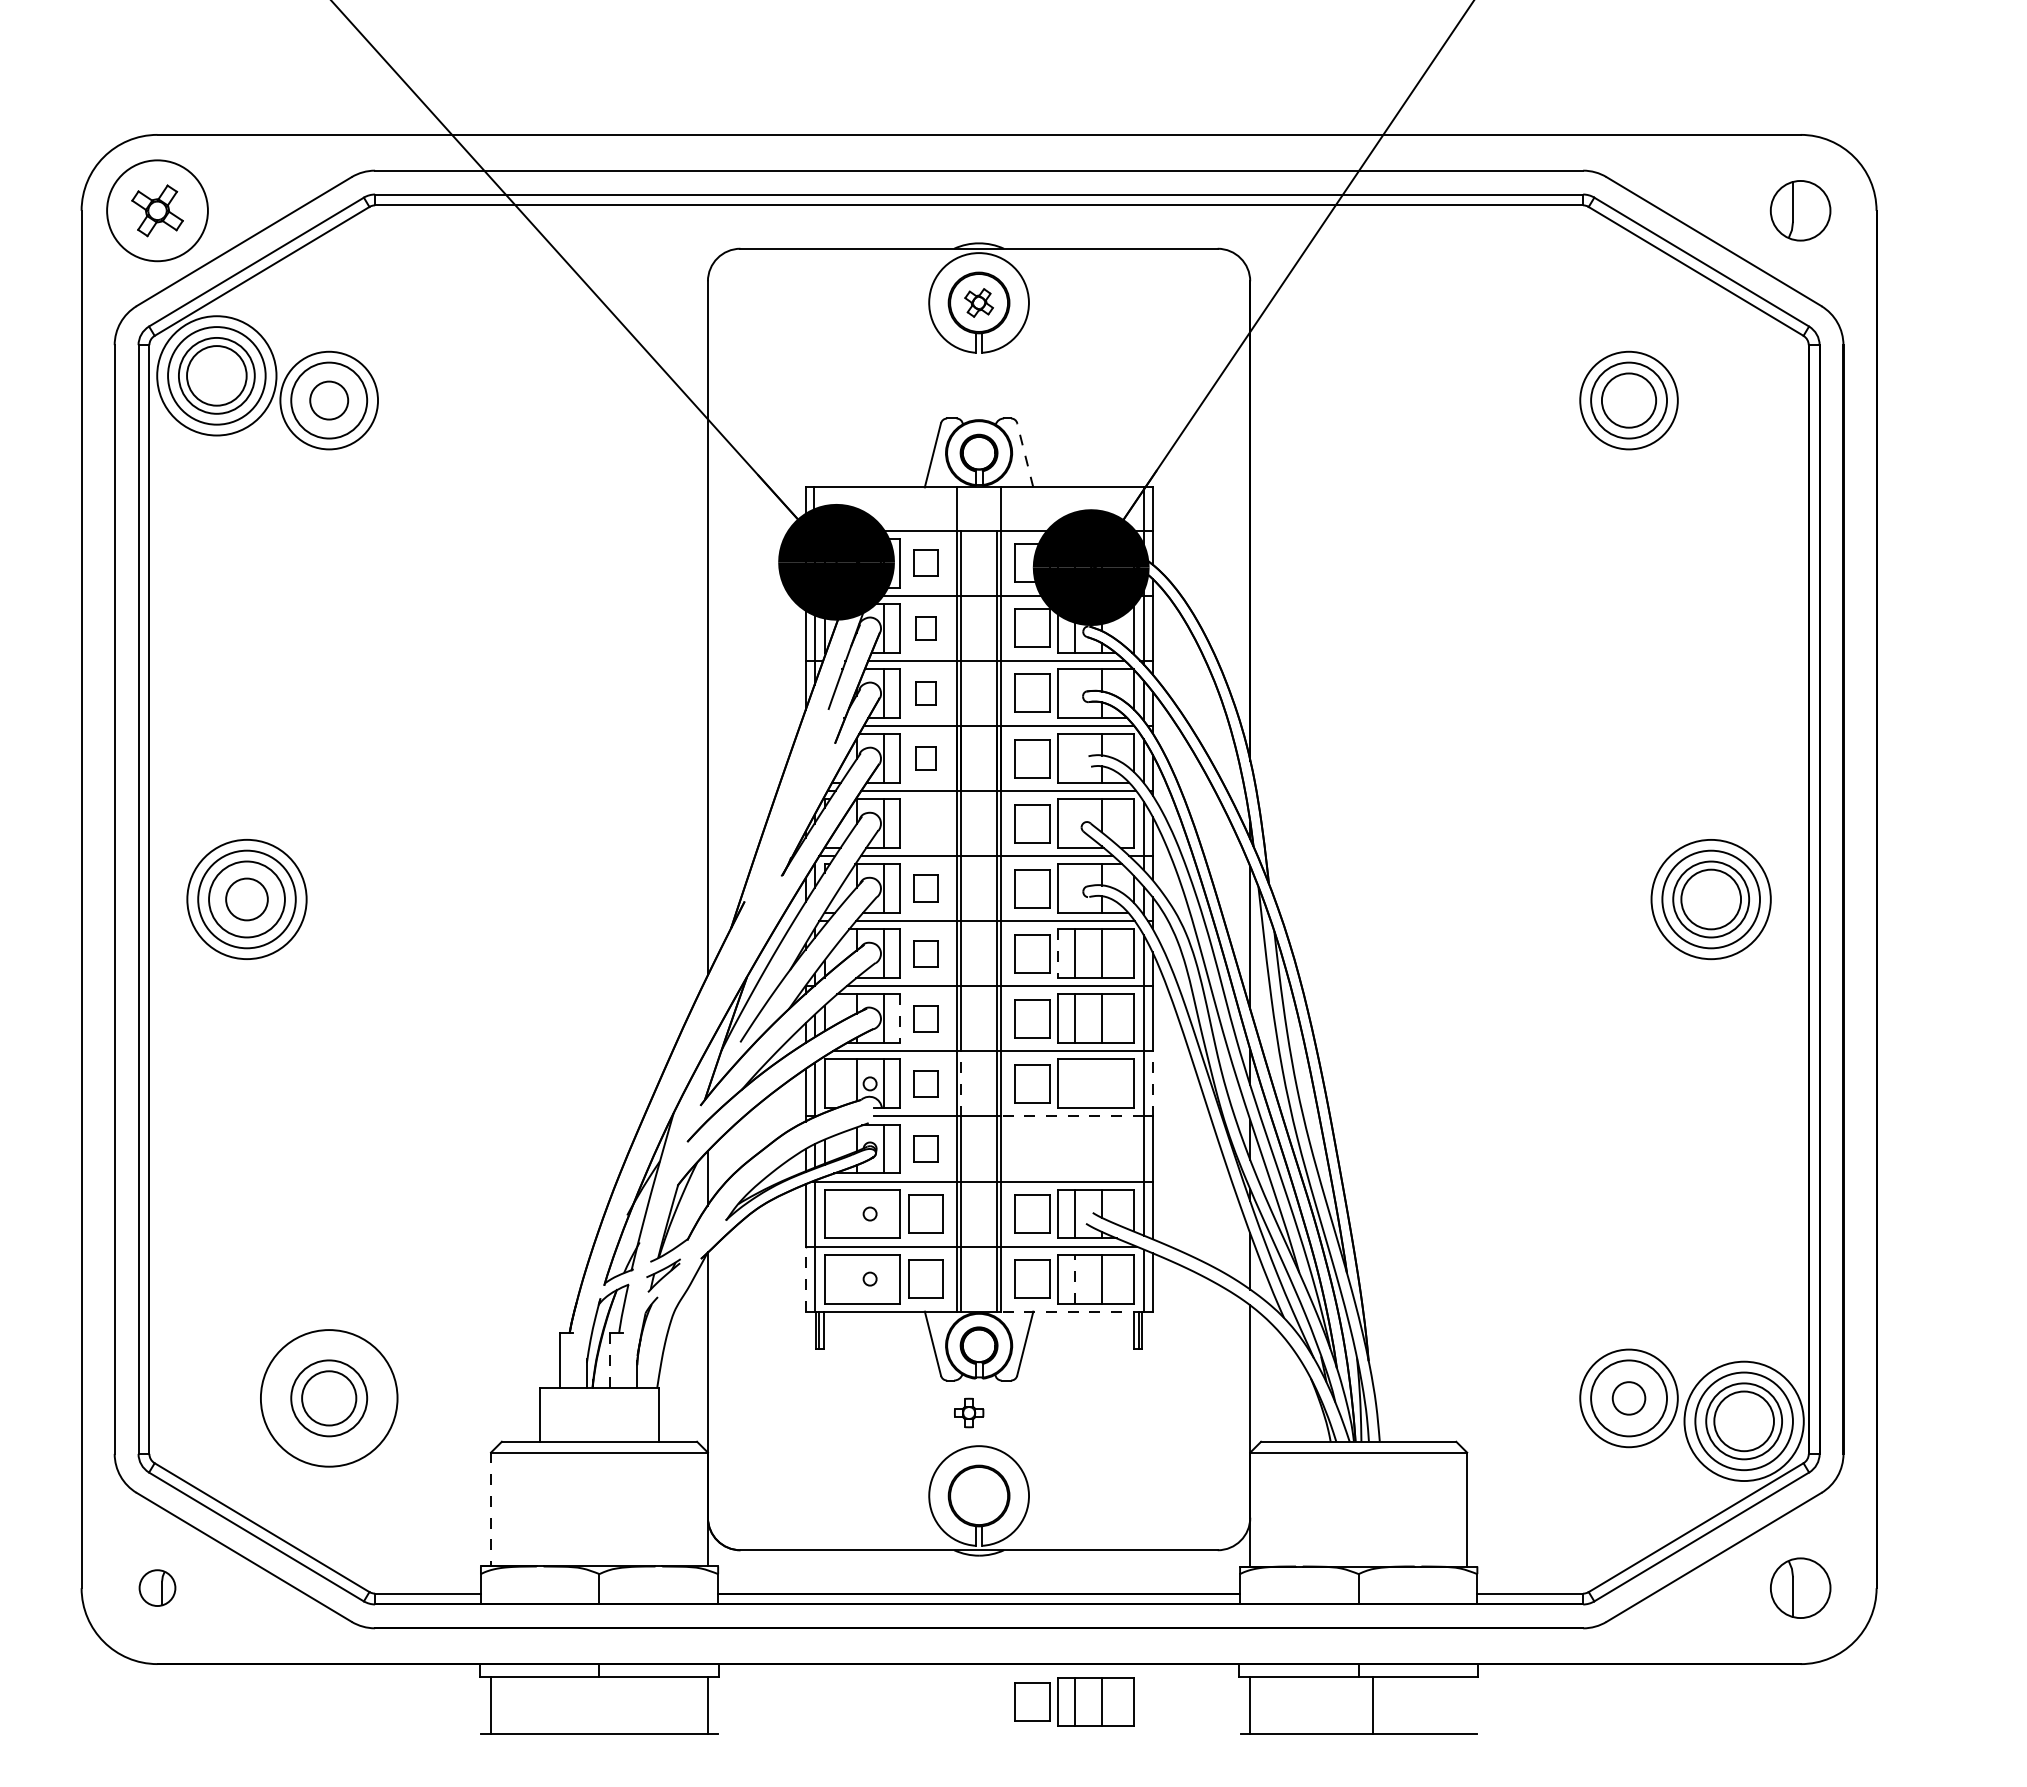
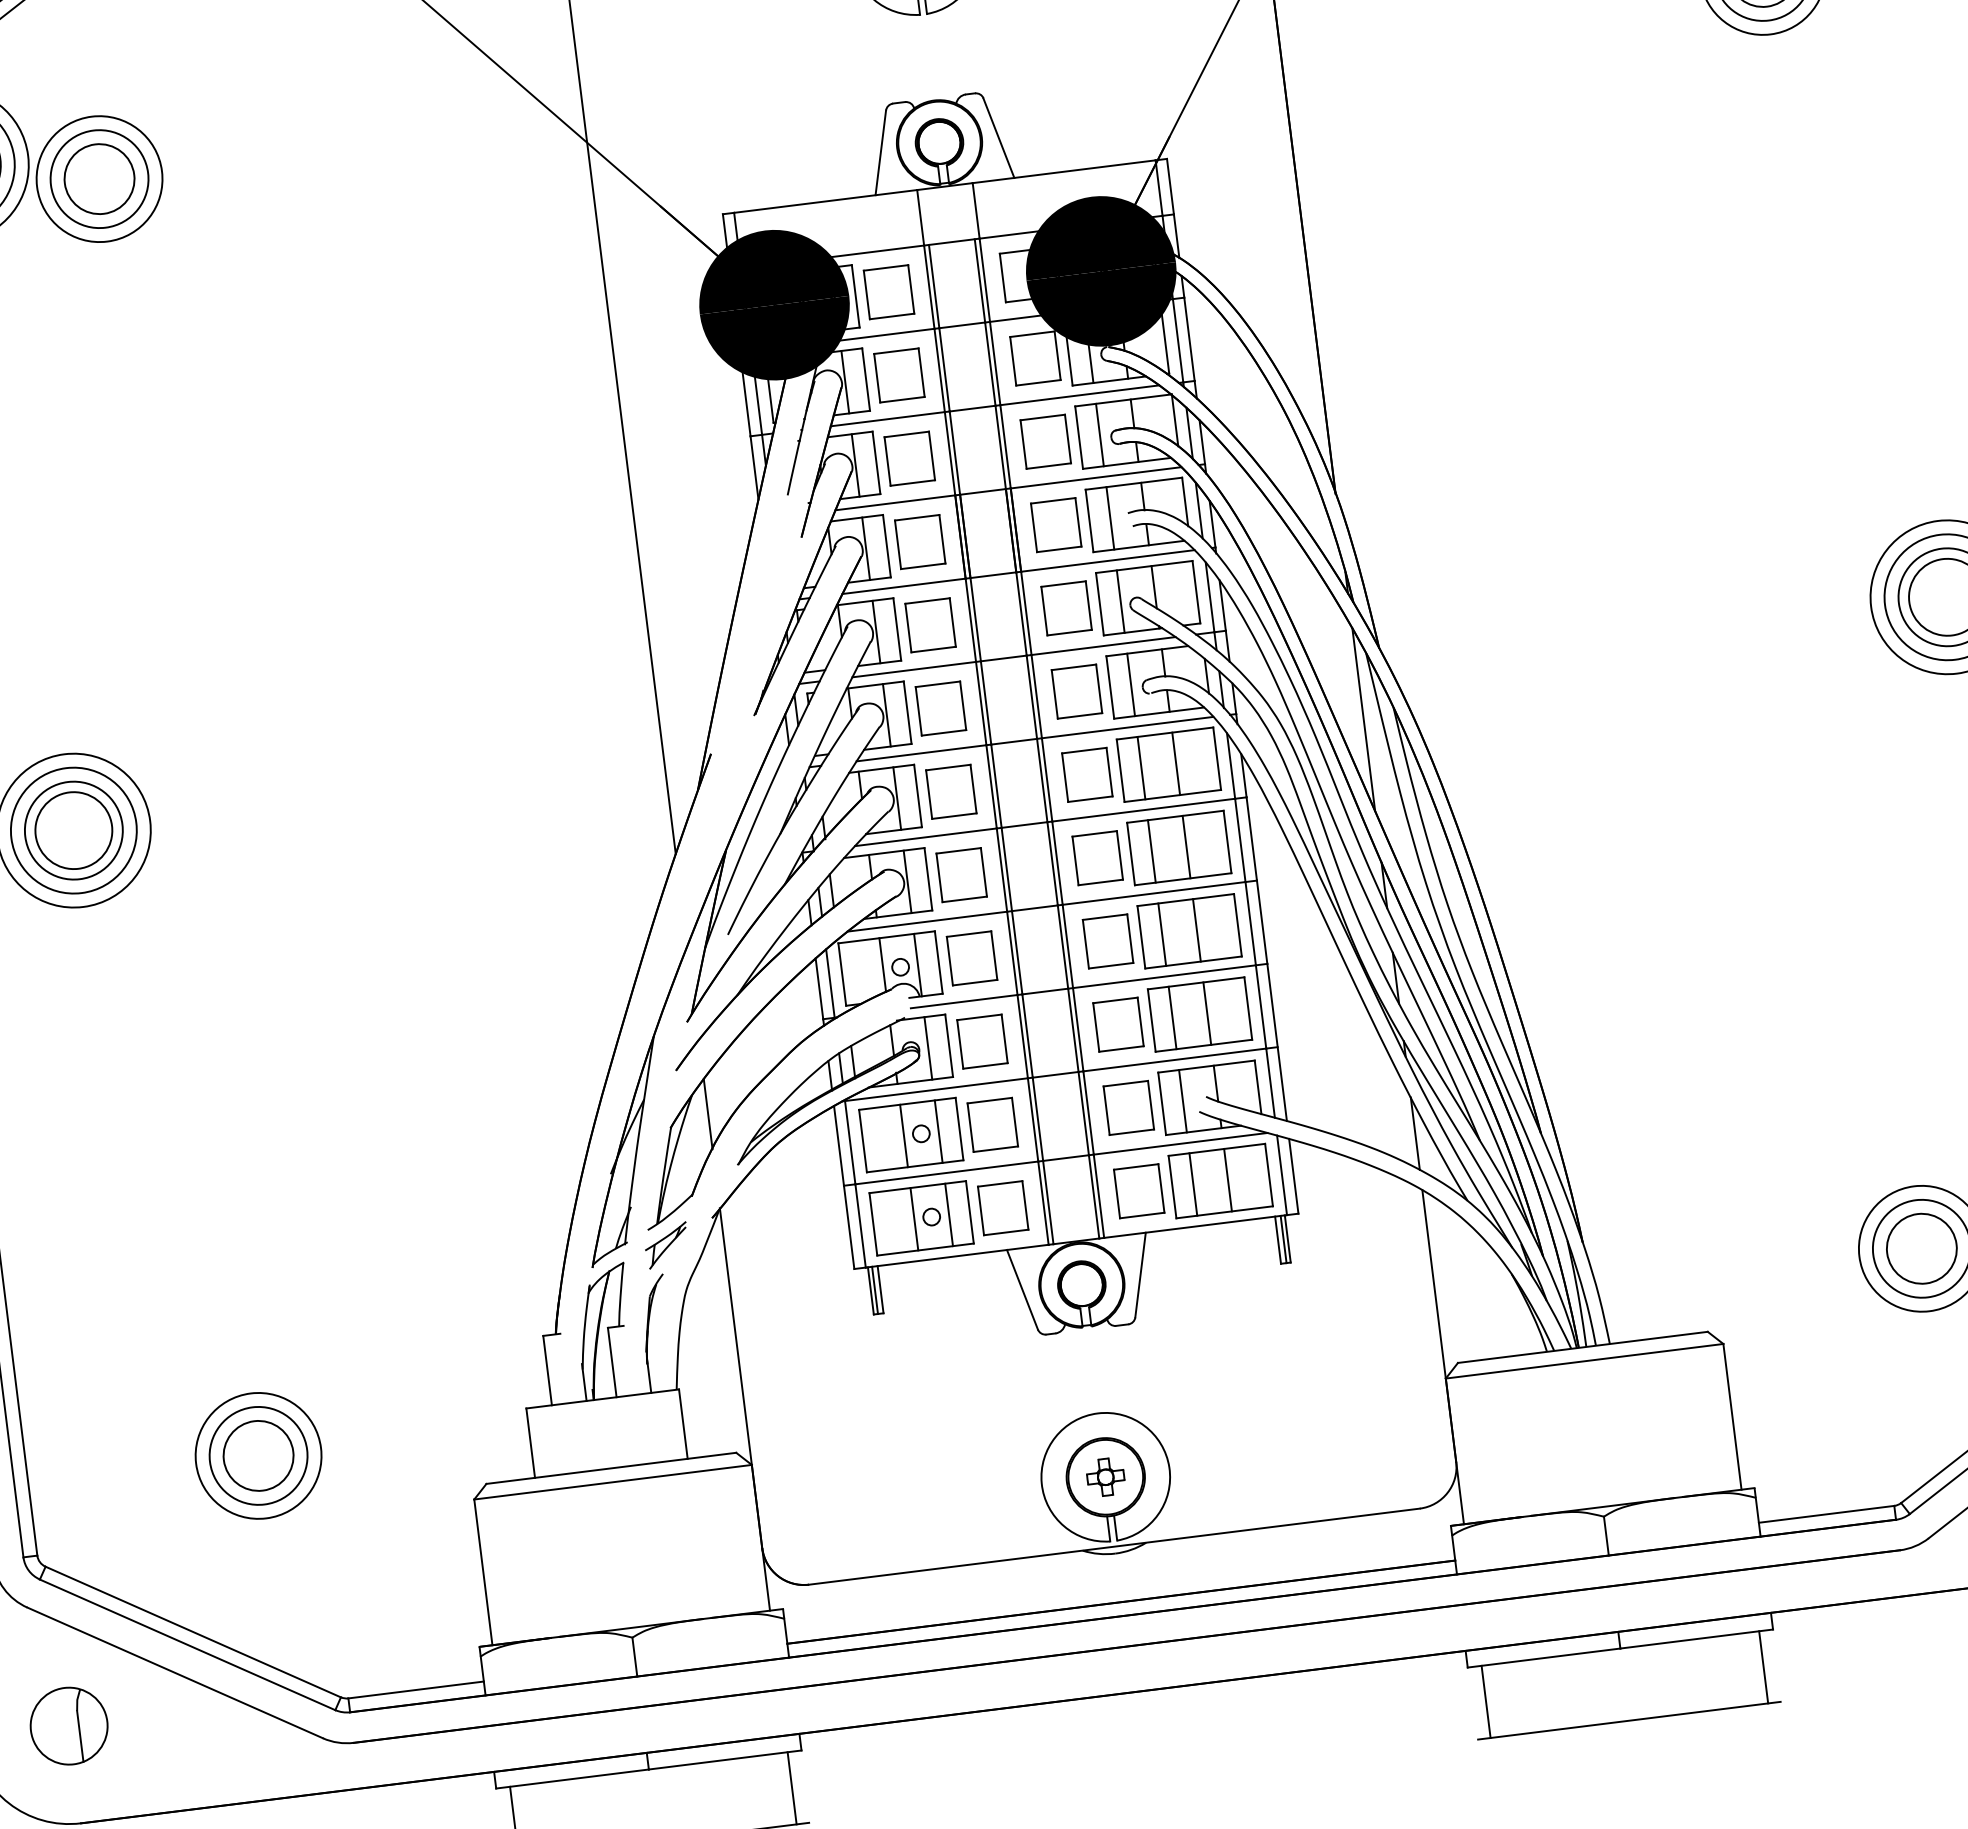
circle: (329, 400) -> (99, 178), size x1.43
line: (1025, 454) -> (999, 137), dashed -> solid
part: (925, 562) -> (888, 291), size x1.43
part: (925, 627) -> (898, 374), size x1.67
part: (925, 692) -> (909, 457), size x1.67
line: (1074, 693) -> (1099, 435), added
part: (925, 758) -> (919, 542), size x1.67
line: (1074, 758) -> (1110, 518), added
part: (925, 823) -> (929, 625), added
line: (1074, 823) -> (1120, 601), added
part: (925, 888) -> (940, 708), size x1.43
line: (1074, 888) -> (1130, 684), added
circle: (246, 899) -> (73, 830), size x1.43
part: (925, 953) -> (950, 791), size x1.43
line: (1058, 954) -> (1121, 771), dashed -> solid
part: (925, 1018) -> (961, 874), size x1.43
line: (899, 1019) -> (927, 880), dashed -> solid
part: (925, 1083) -> (971, 957), size x1.43
line: (961, 1083) -> (1017, 952), dashed -> solid
line: (1074, 1083) -> (1162, 934), added
line: (1101, 1083) -> (1196, 929), added
line: (1152, 1083) -> (1261, 921), dashed -> solid
line: (1071, 1116) -> (1163, 976), dashed -> solid
part: (925, 1148) -> (981, 1041), size x1.43
line: (856, 1213) -> (903, 1135), added
line: (883, 1213) -> (938, 1130), added
line: (856, 1278) -> (914, 1218), added
line: (883, 1278) -> (948, 1214), added
line: (1074, 1278) -> (1193, 1183), dashed -> solid
line: (805, 1279) -> (849, 1227), dashed -> solid
line: (1071, 1311) -> (1194, 1226), dashed -> solid
line: (610, 1360) -> (612, 1362), dashed -> solid
circle: (329, 1398) -> (258, 1456), size x0.71
circle: (1628, 1398) -> (1921, 1248), size x1.67
part: (969, 1412) -> (1106, 1476), moved
line: (491, 1509) -> (483, 1572), dashed -> solid
part: (157, 1587) -> (69, 1725), size x1.67
part: (1074, 1701) -> (1172, 1017), moved
line: (1373, 1705) -> (1764, 1667), moved

